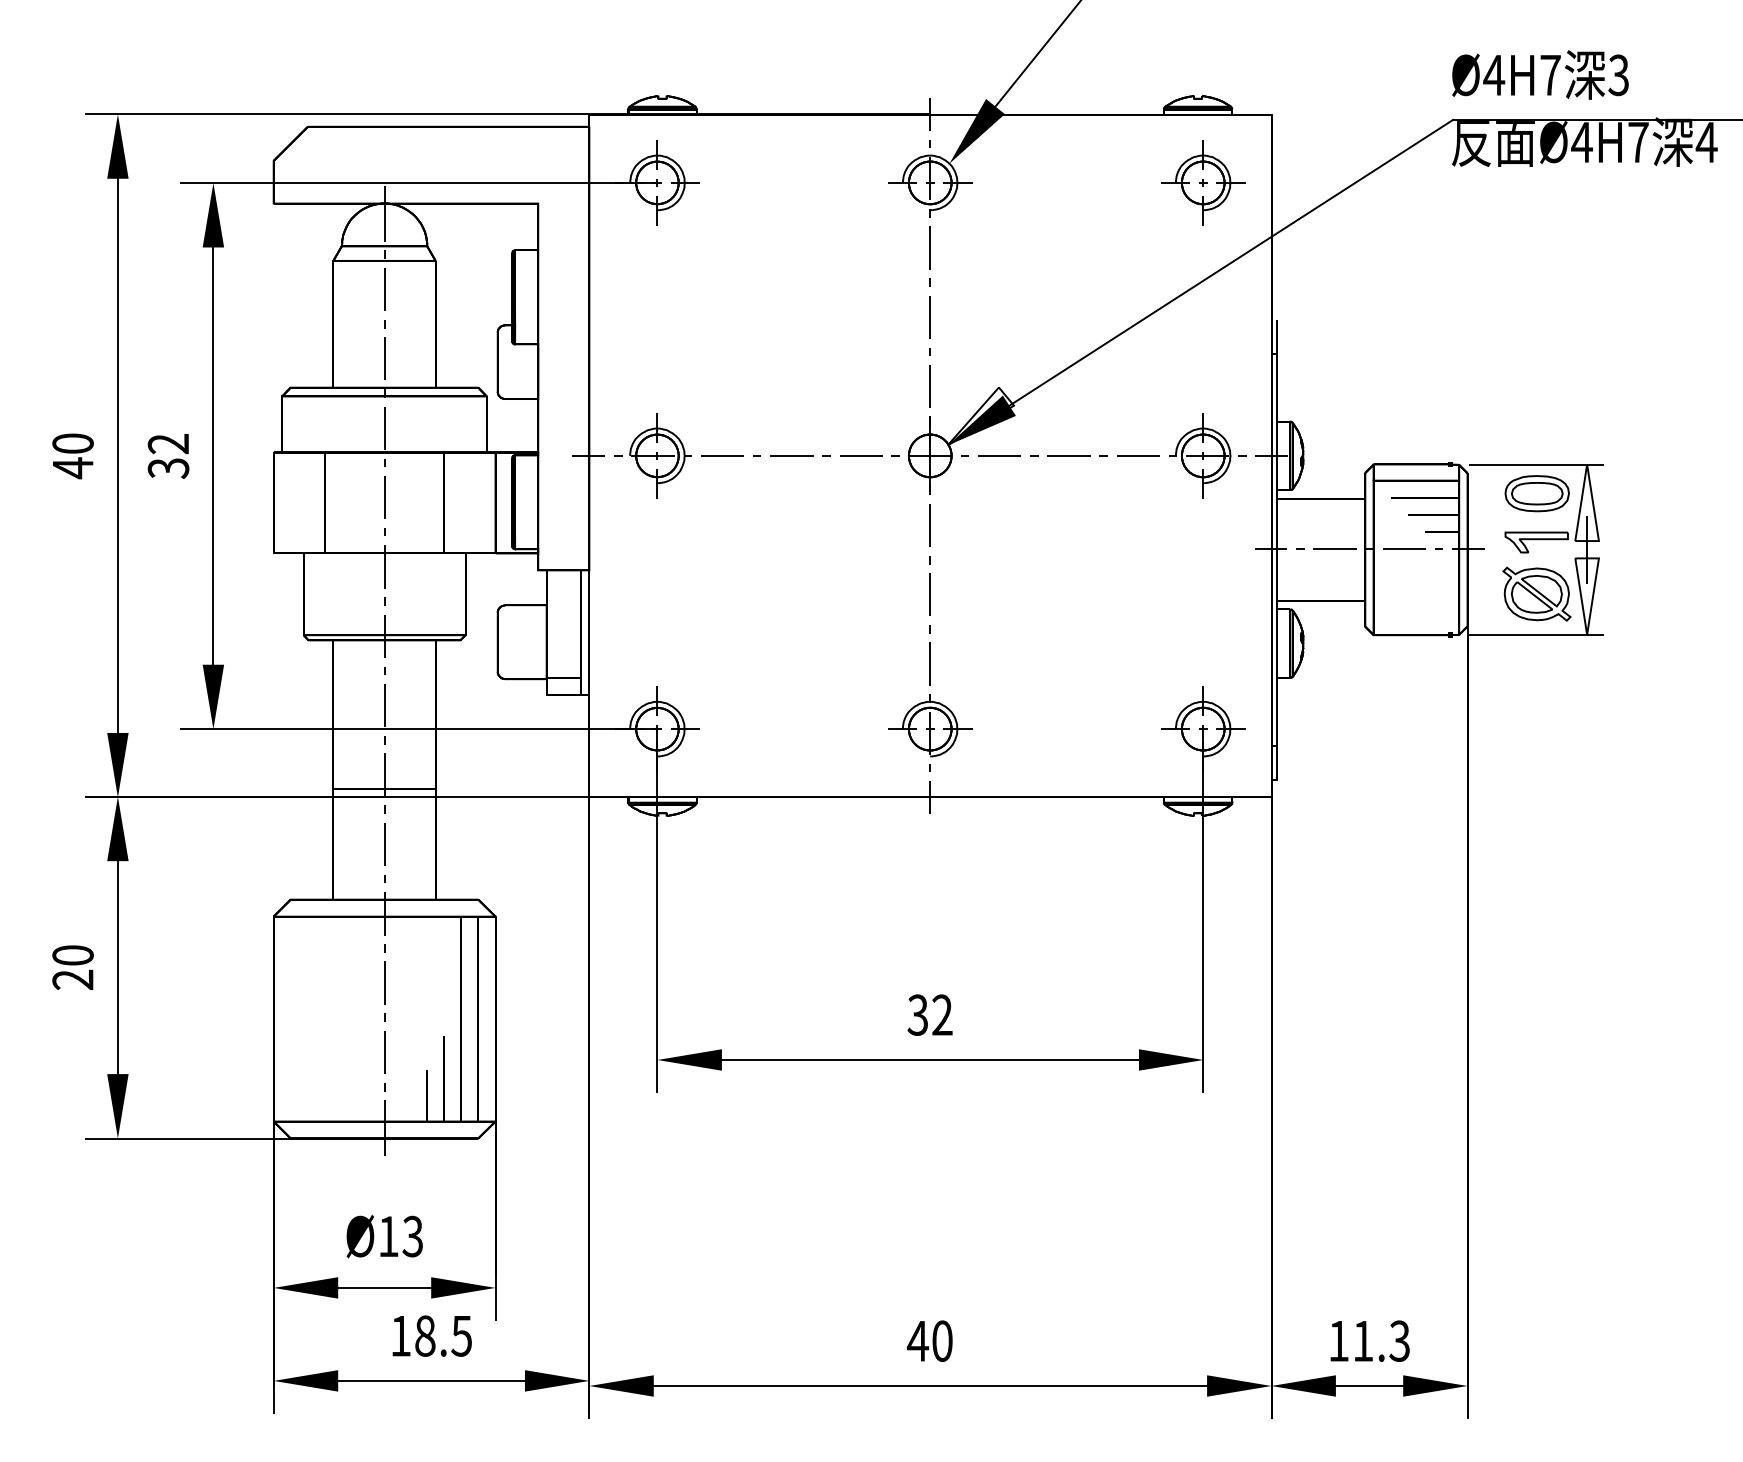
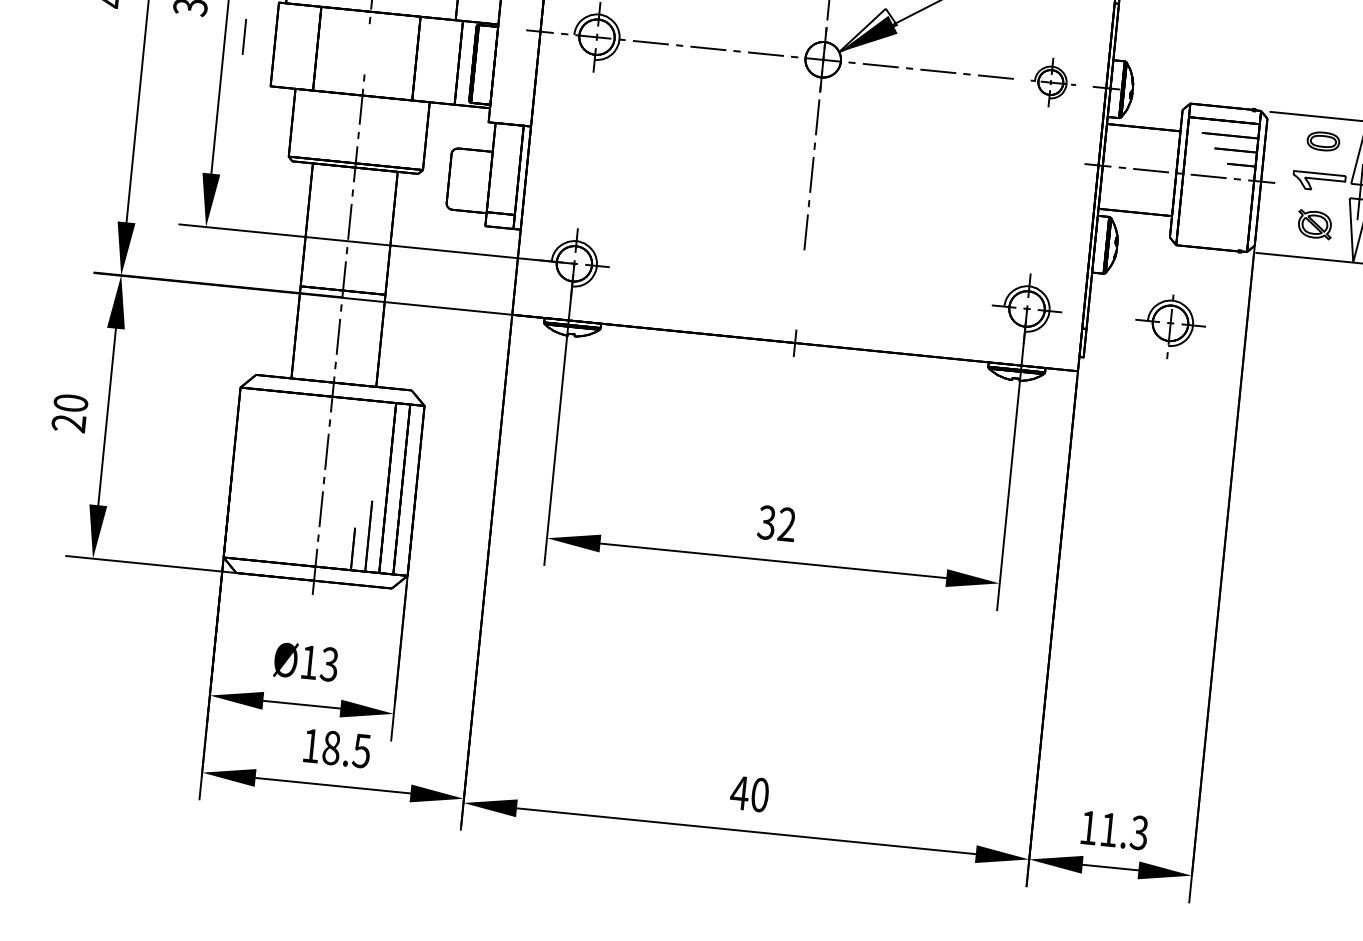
part: (1207, 455) -> (1053, 82), size x0.7
part: (1536, 493) -> (1322, 141), size x0.6
line: (384, 497) -> (244, 36), moved
part: (1536, 593) -> (1314, 224), size x0.6
part: (930, 732) -> (1170, 326), moved

